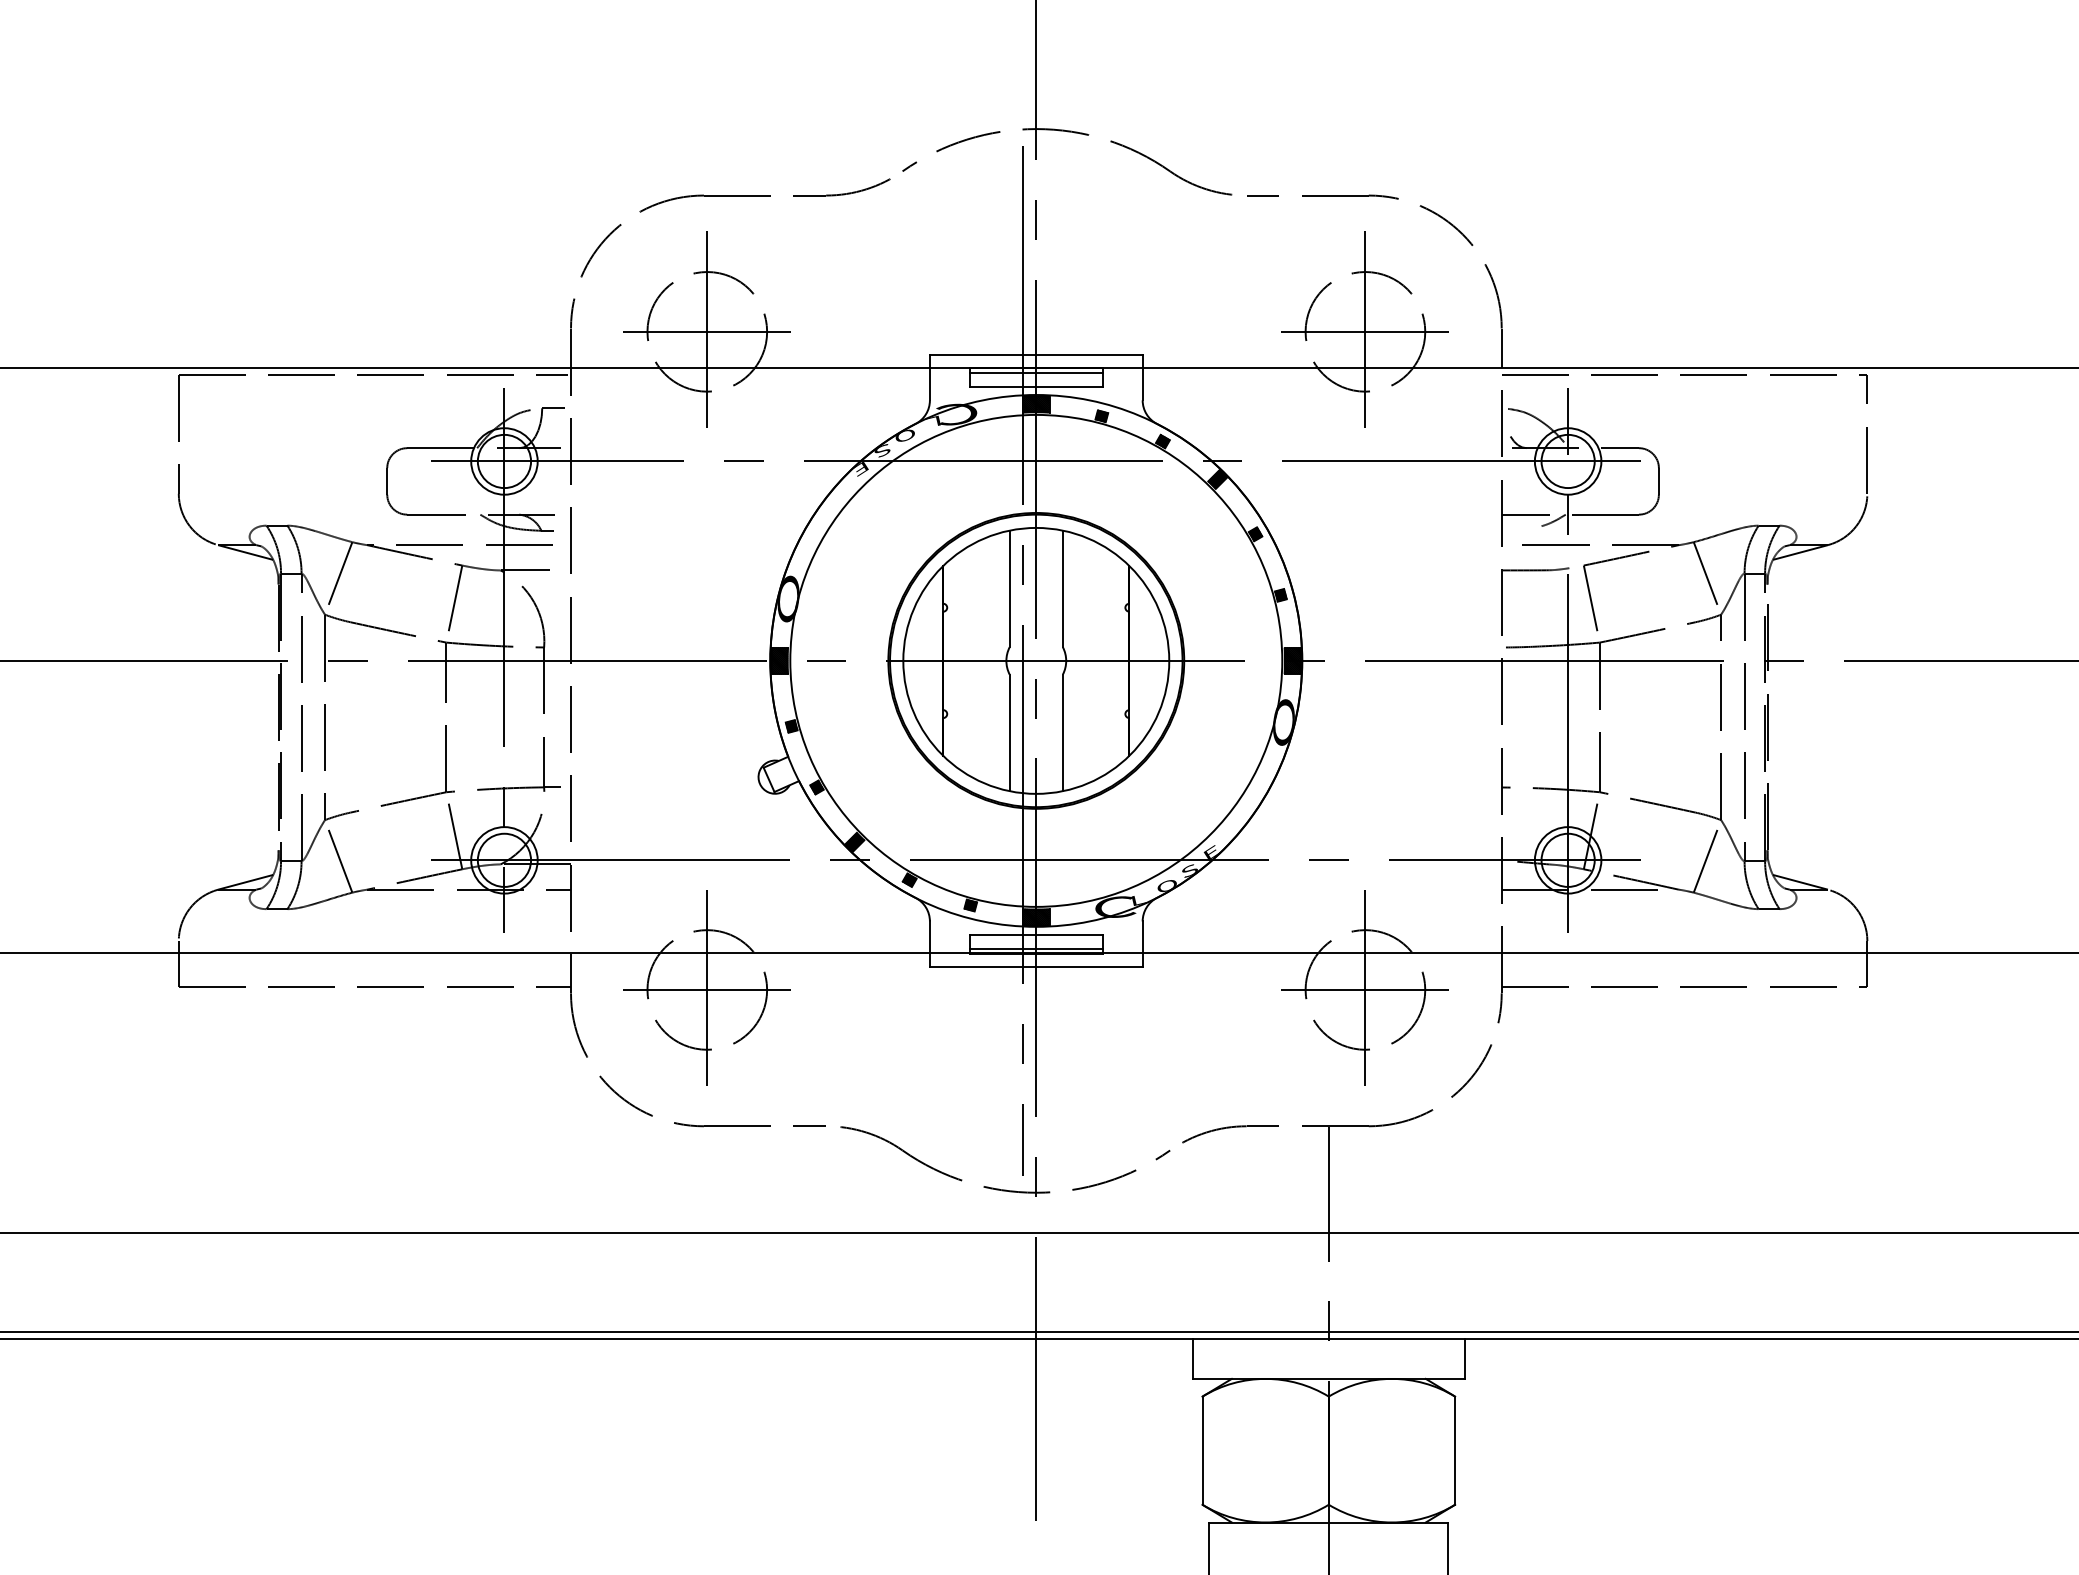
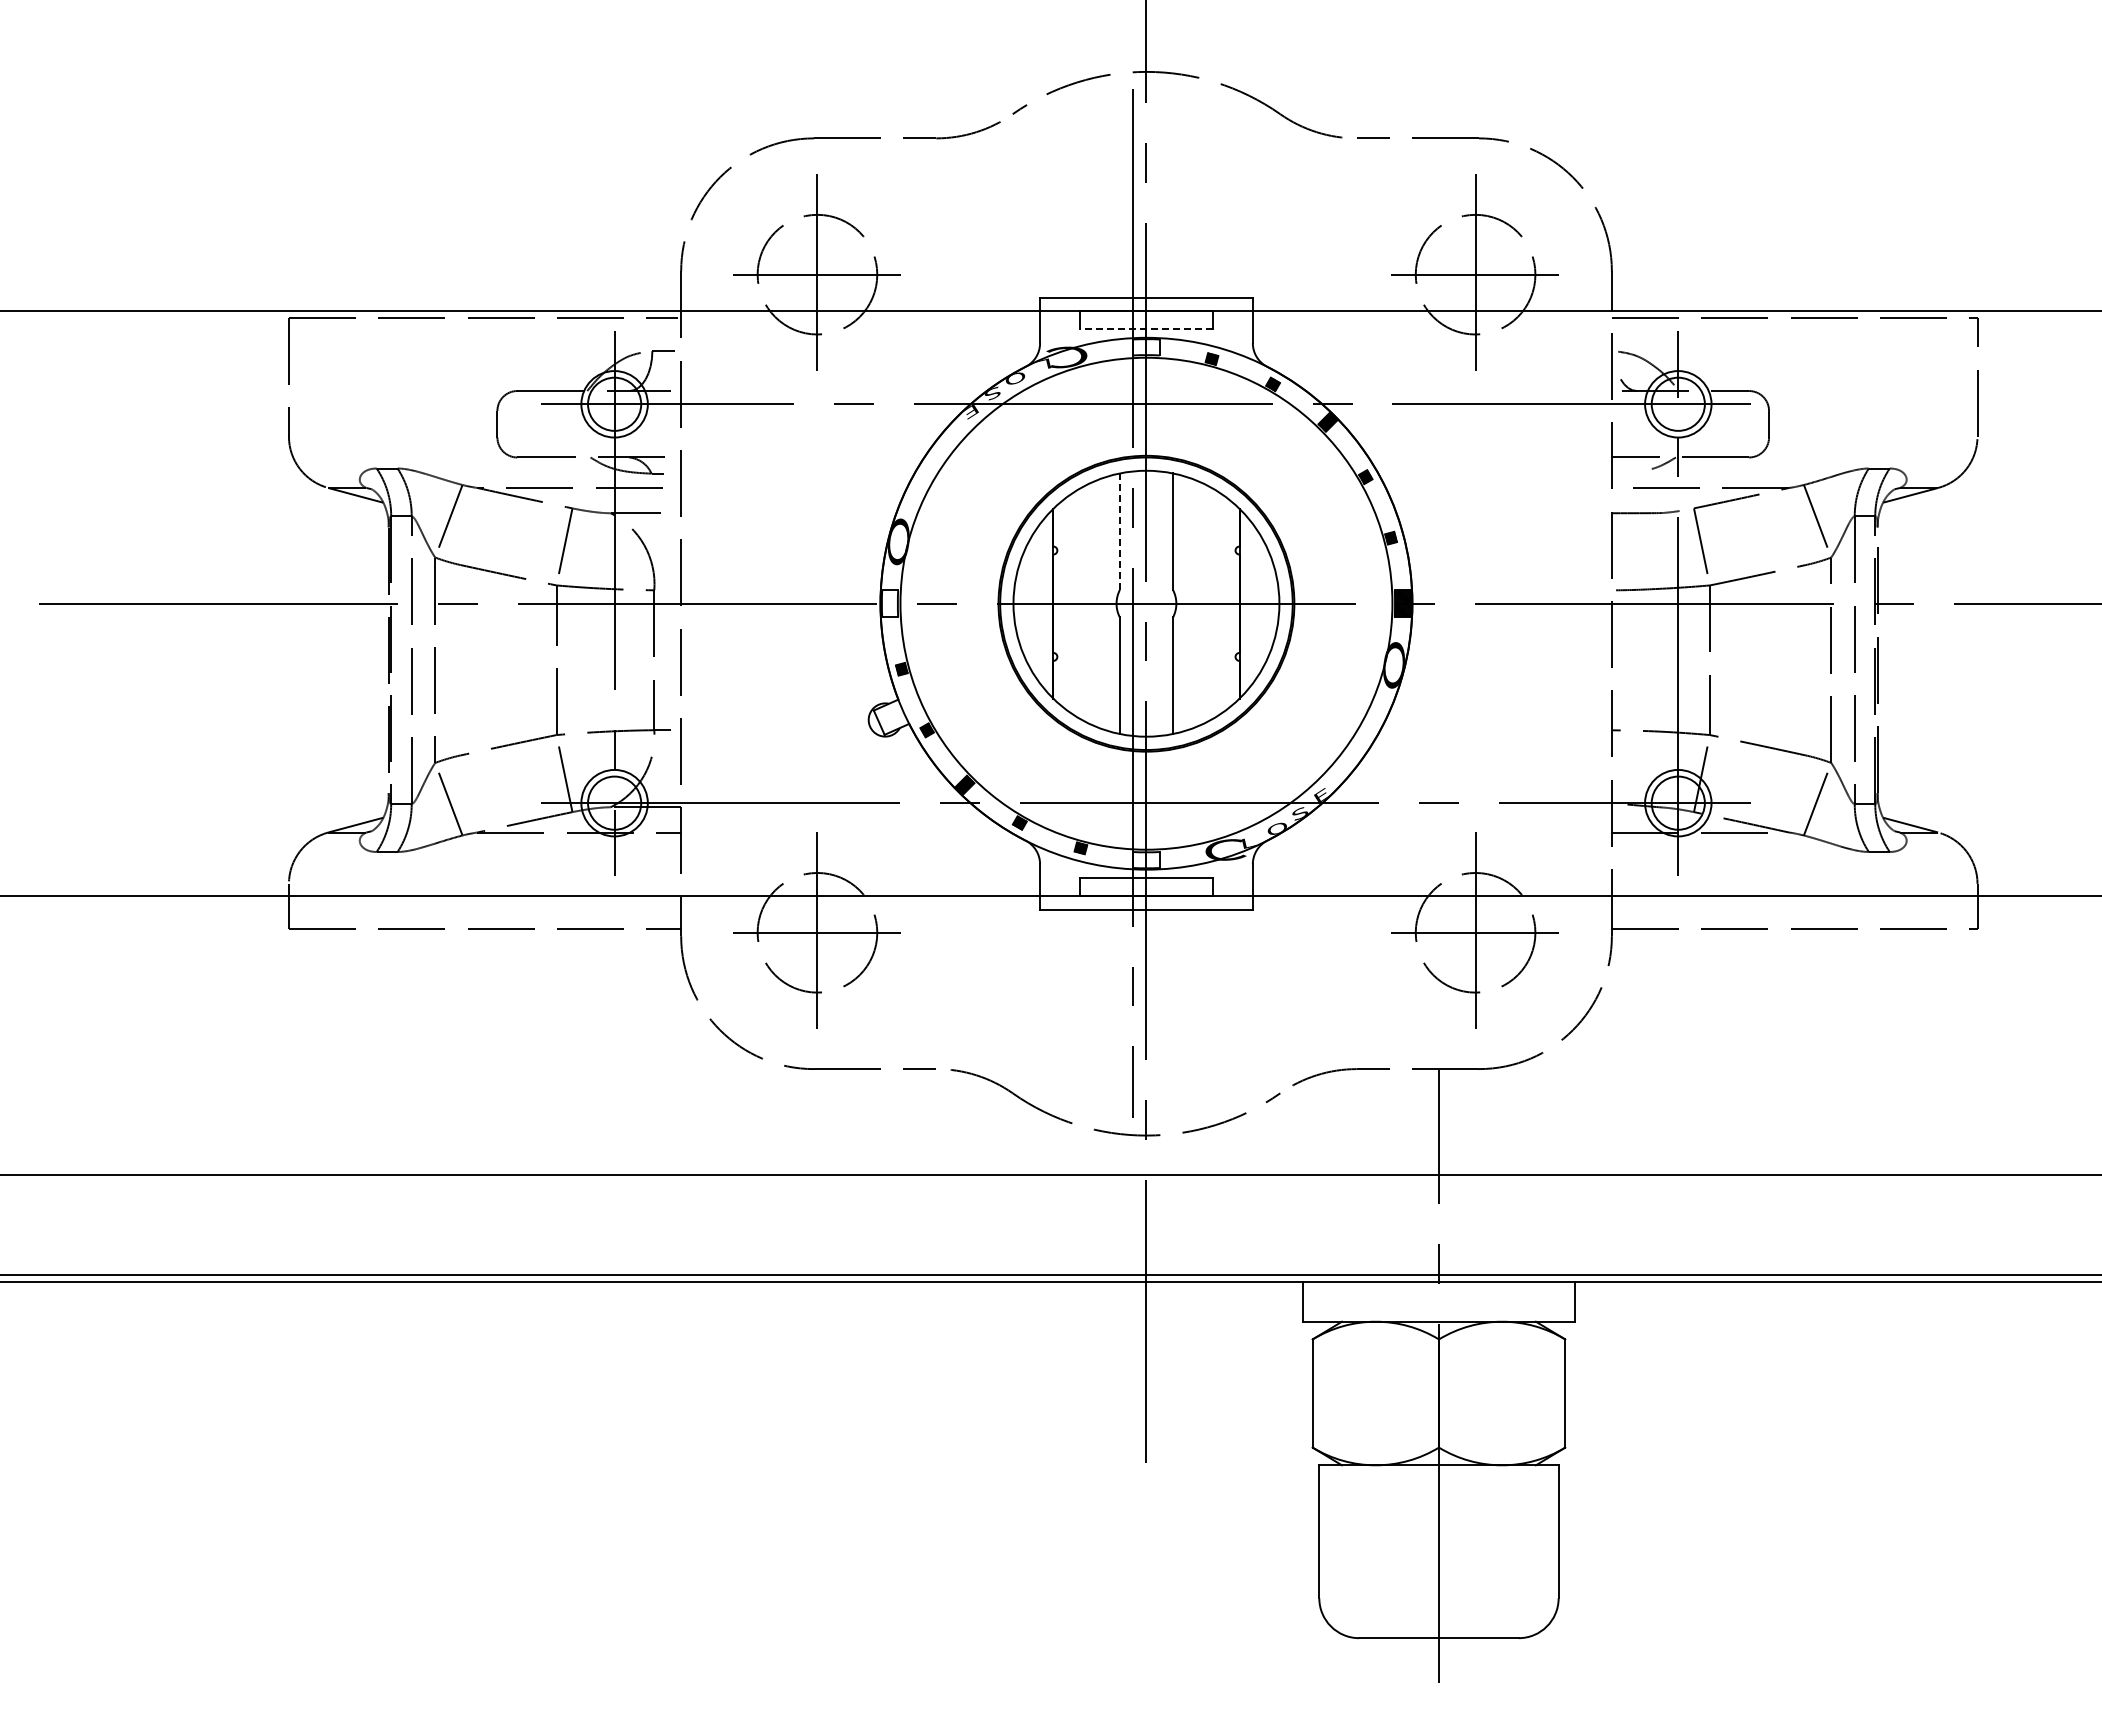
line: (1035, 373) -> (1145, 316), removed
line: (1035, 386) -> (1145, 329), solid -> dashed
hatch: (1036, 404) -> (1146, 347), removed
line: (1009, 588) -> (1119, 531), solid -> dashed
hatch: (779, 660) -> (889, 603), removed
hatch: (1036, 917) -> (1146, 860), removed
line: (1035, 948) -> (1145, 891), removed

